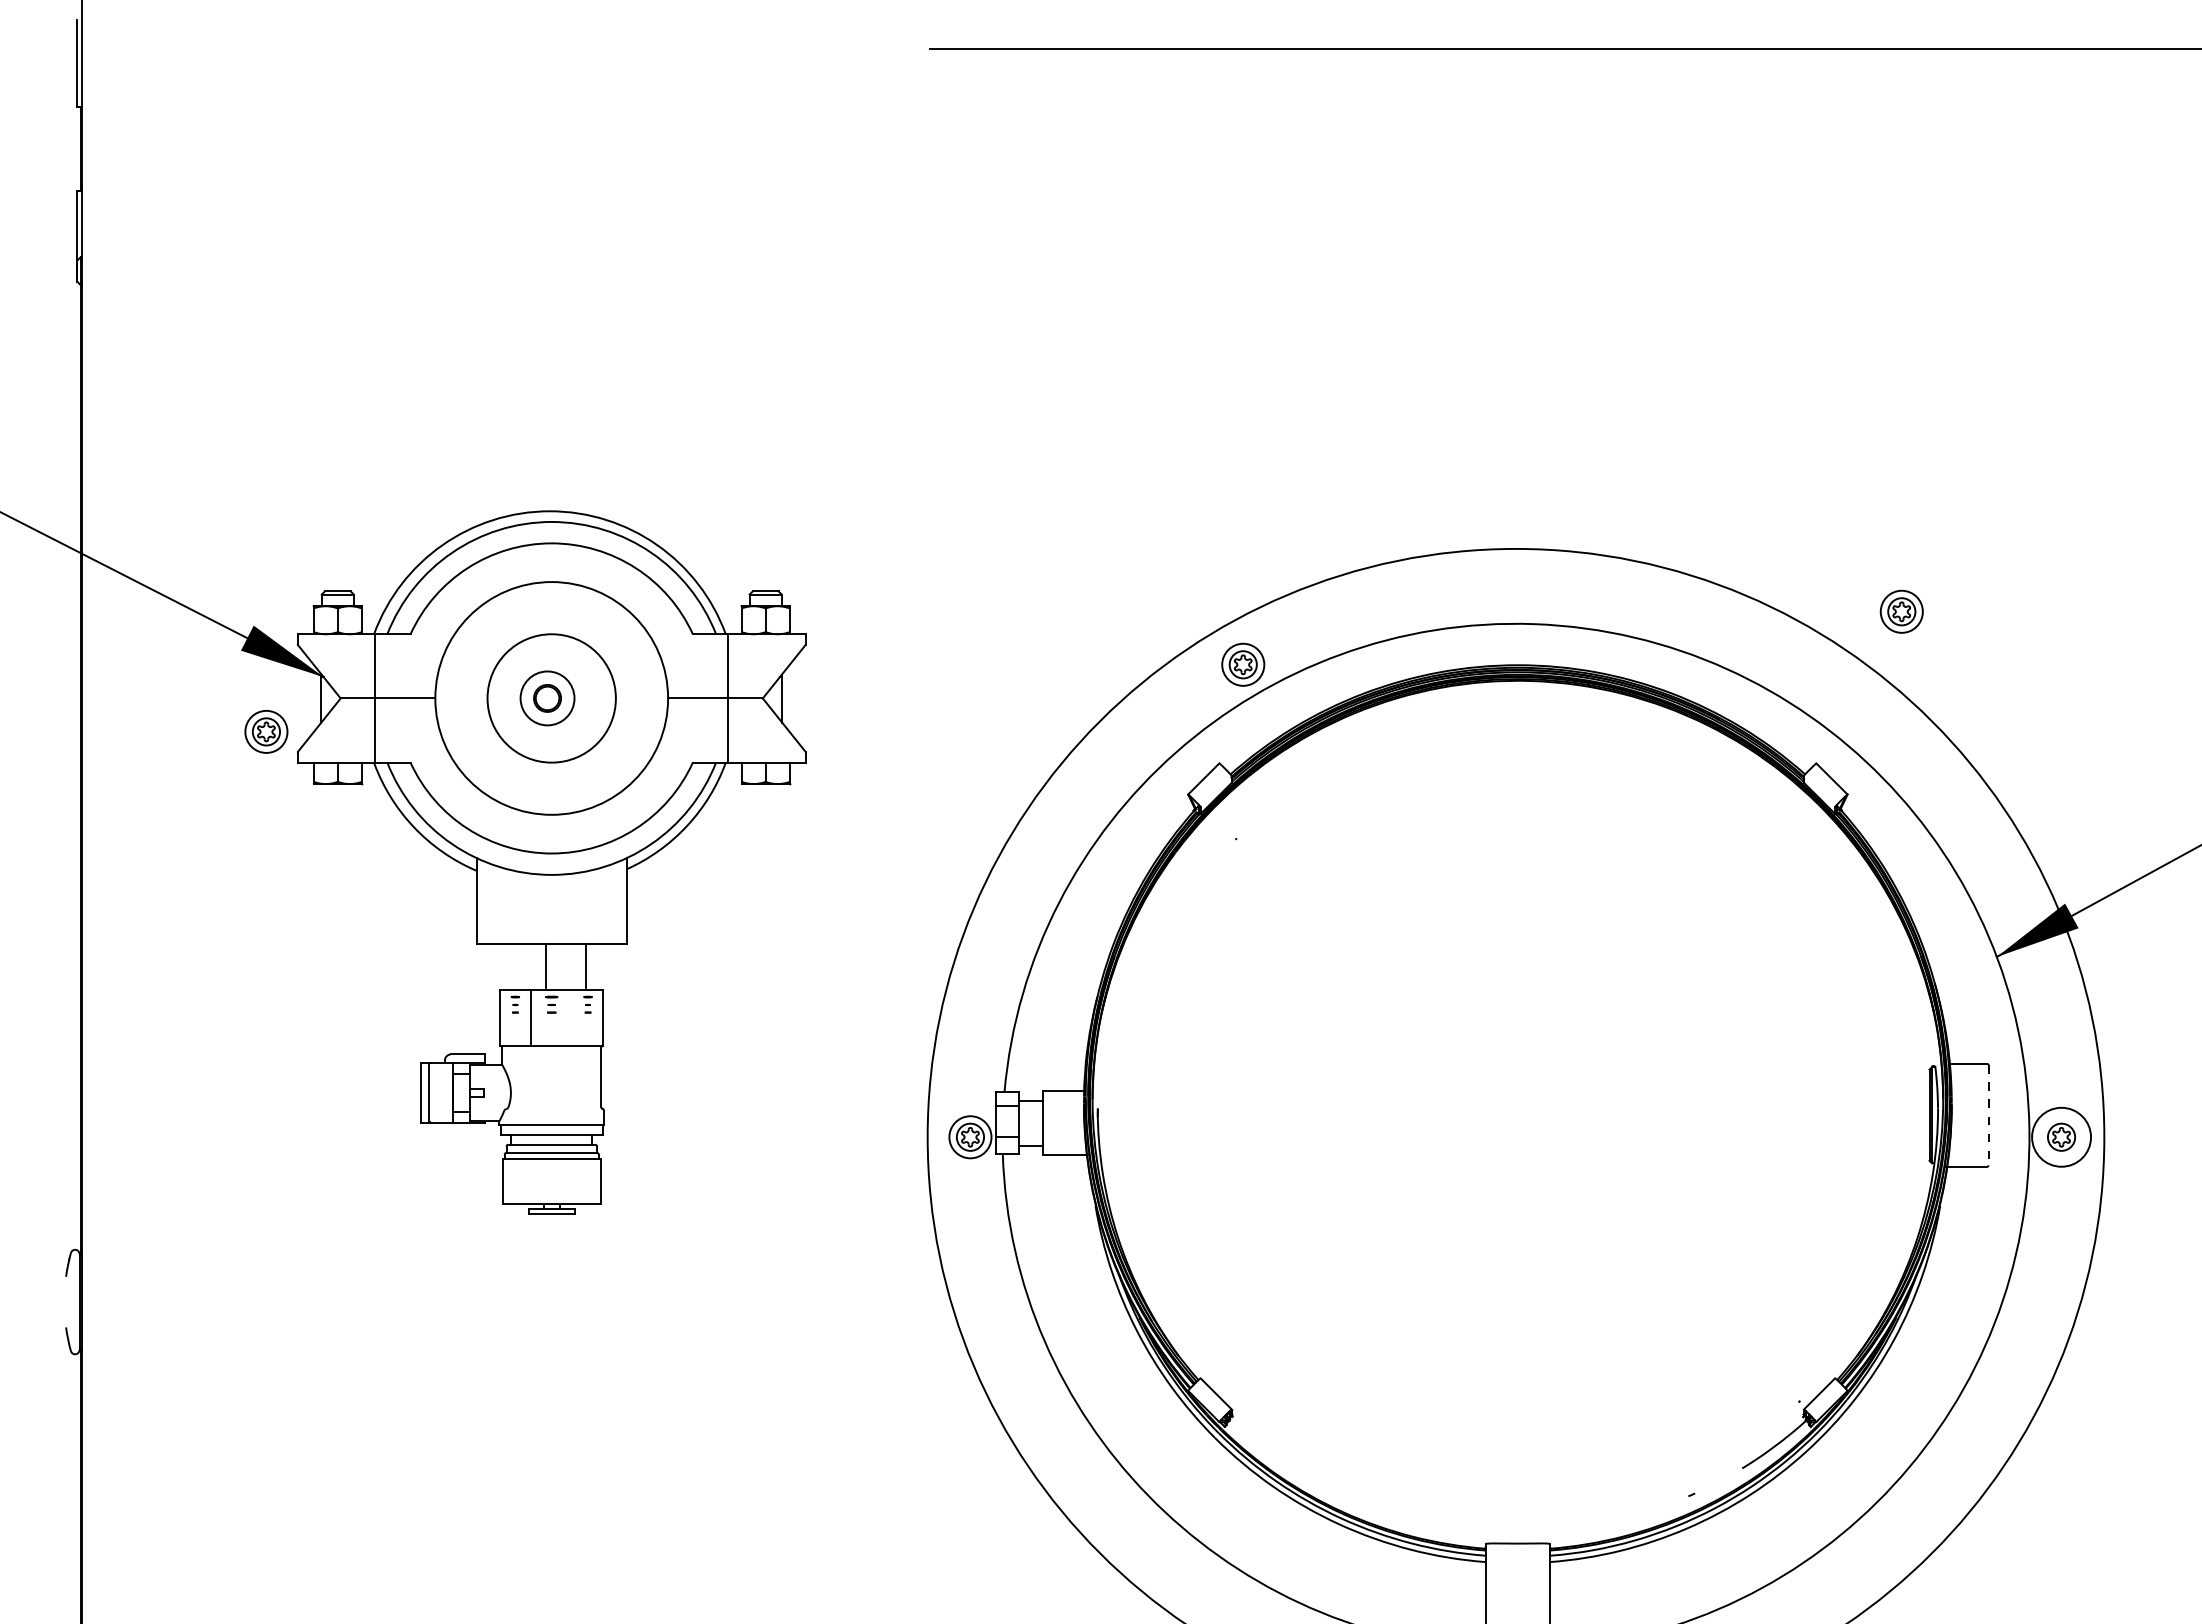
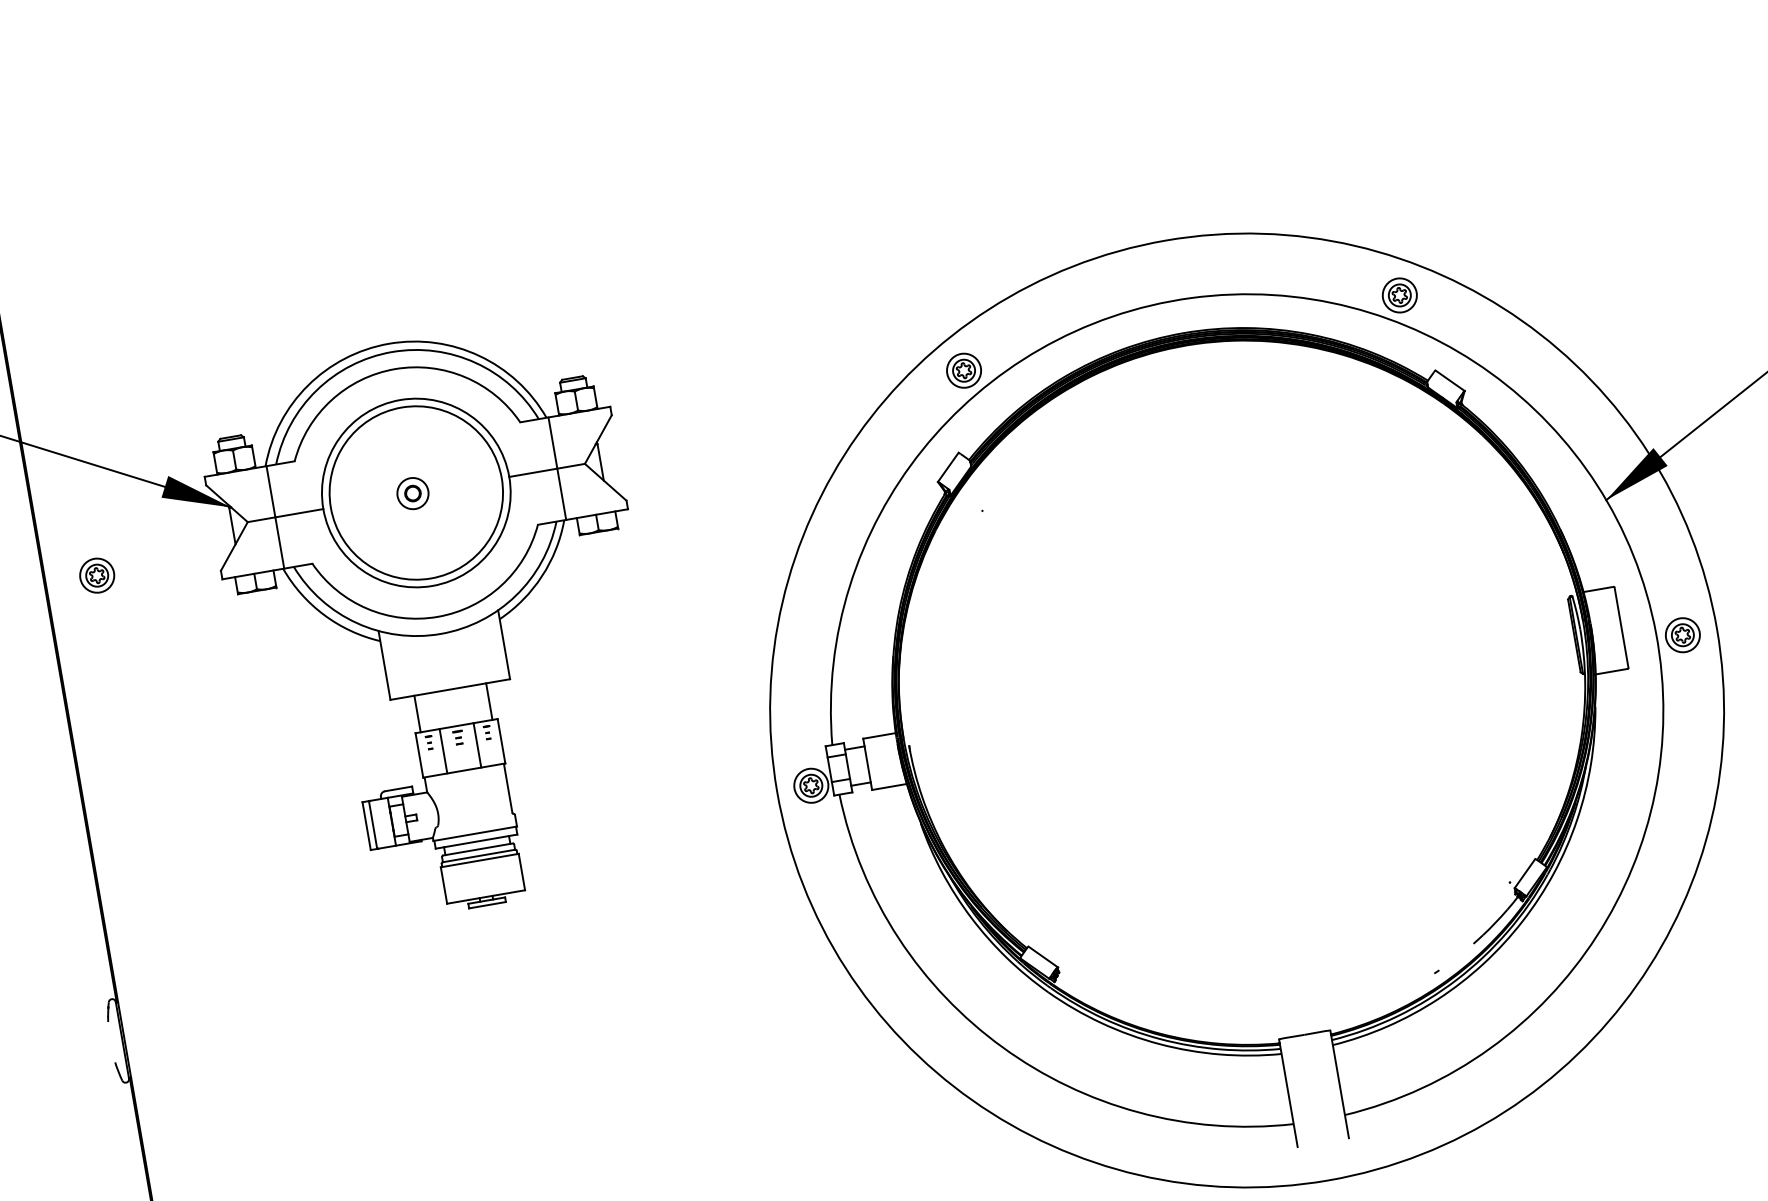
part: (1901, 611) -> (1399, 295), moved
part: (547, 698) -> (412, 493), size x0.71
circle: (551, 698) -> (416, 493), size x1.67
part: (266, 731) -> (97, 575), moved
line: (545, 967) -> (489, 701), moved
line: (585, 967) -> (417, 714), moved
line: (573, 1017) -> (477, 744), added
line: (1988, 1115) -> (1621, 627), dashed -> solid
circle: (2061, 1137) -> (1682, 635), size x0.71

